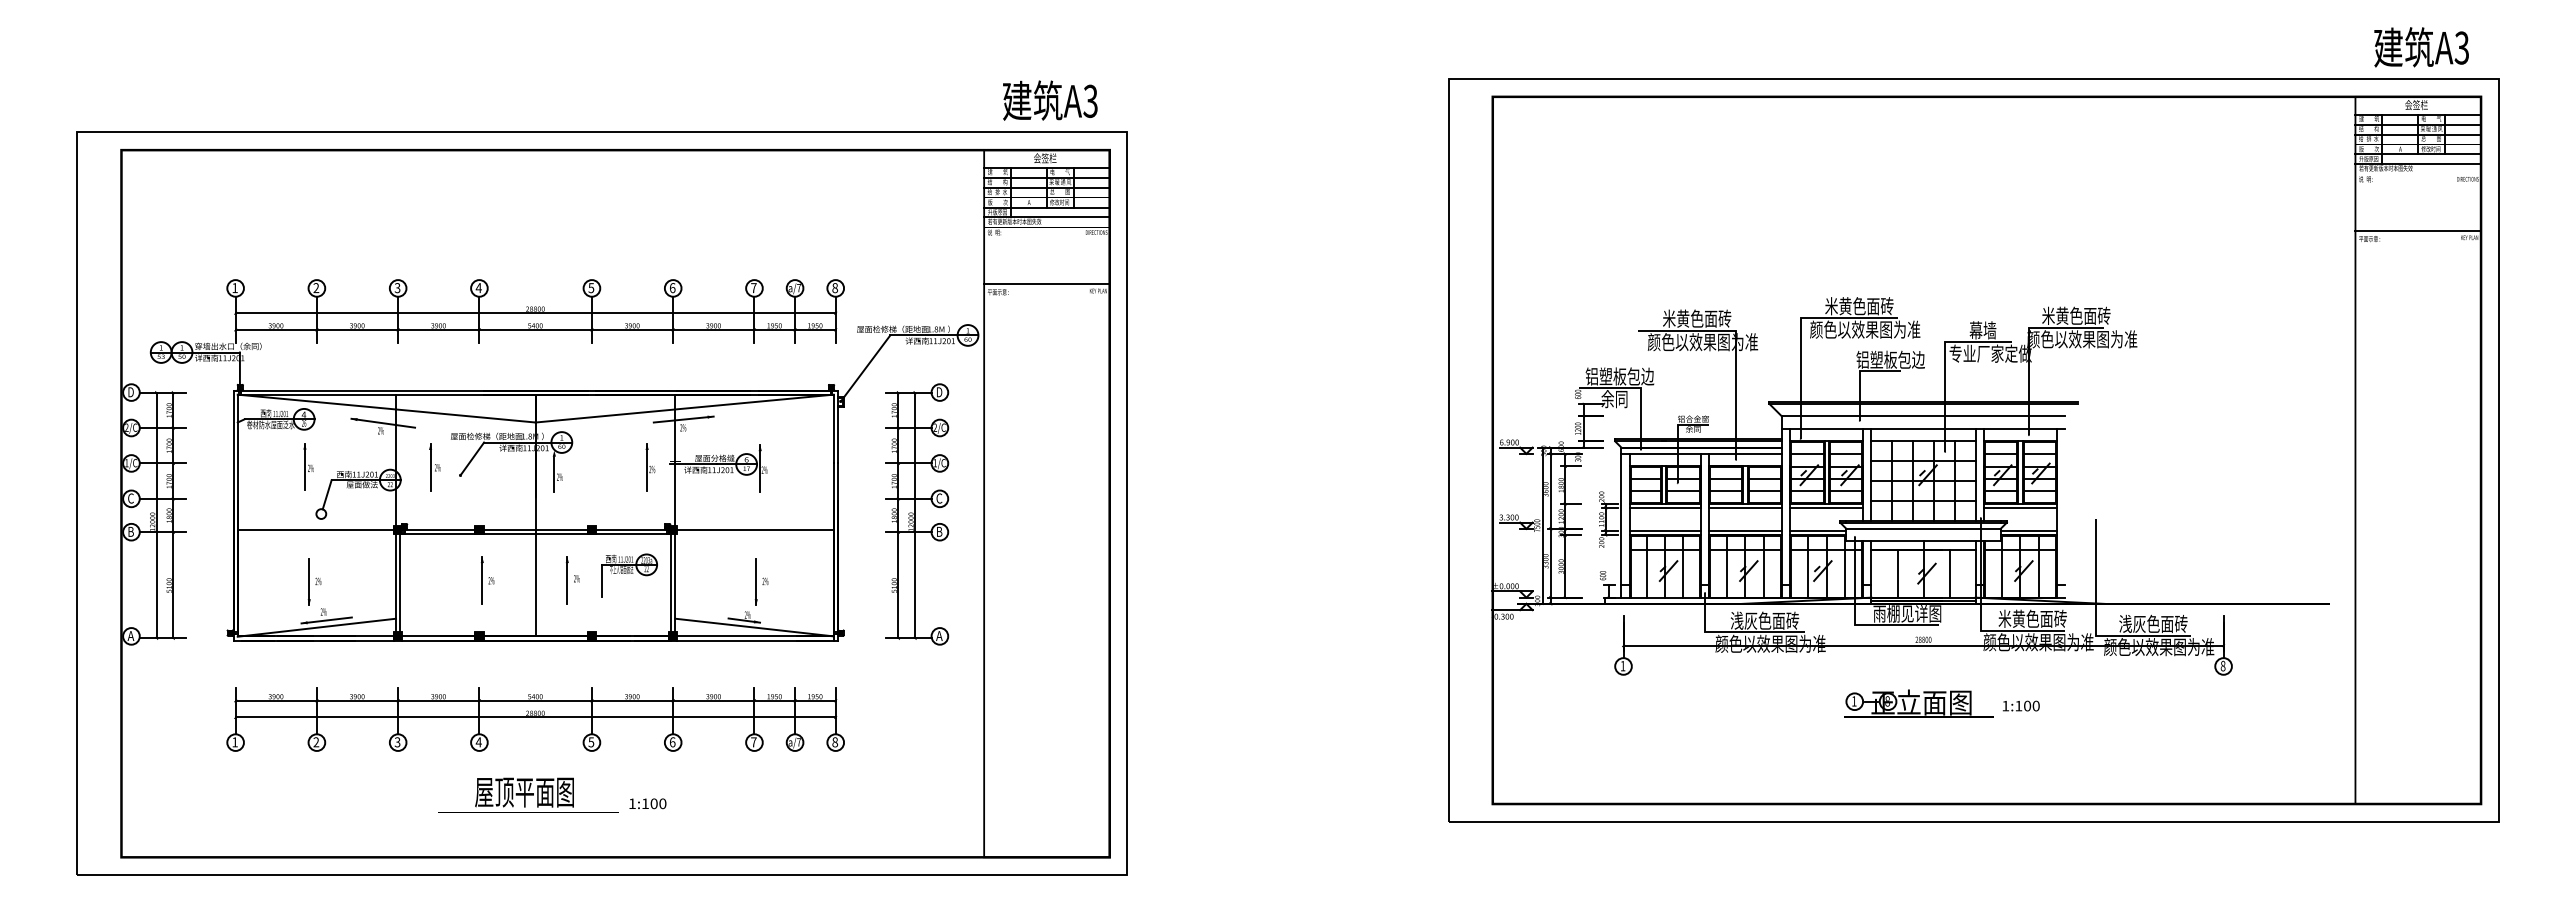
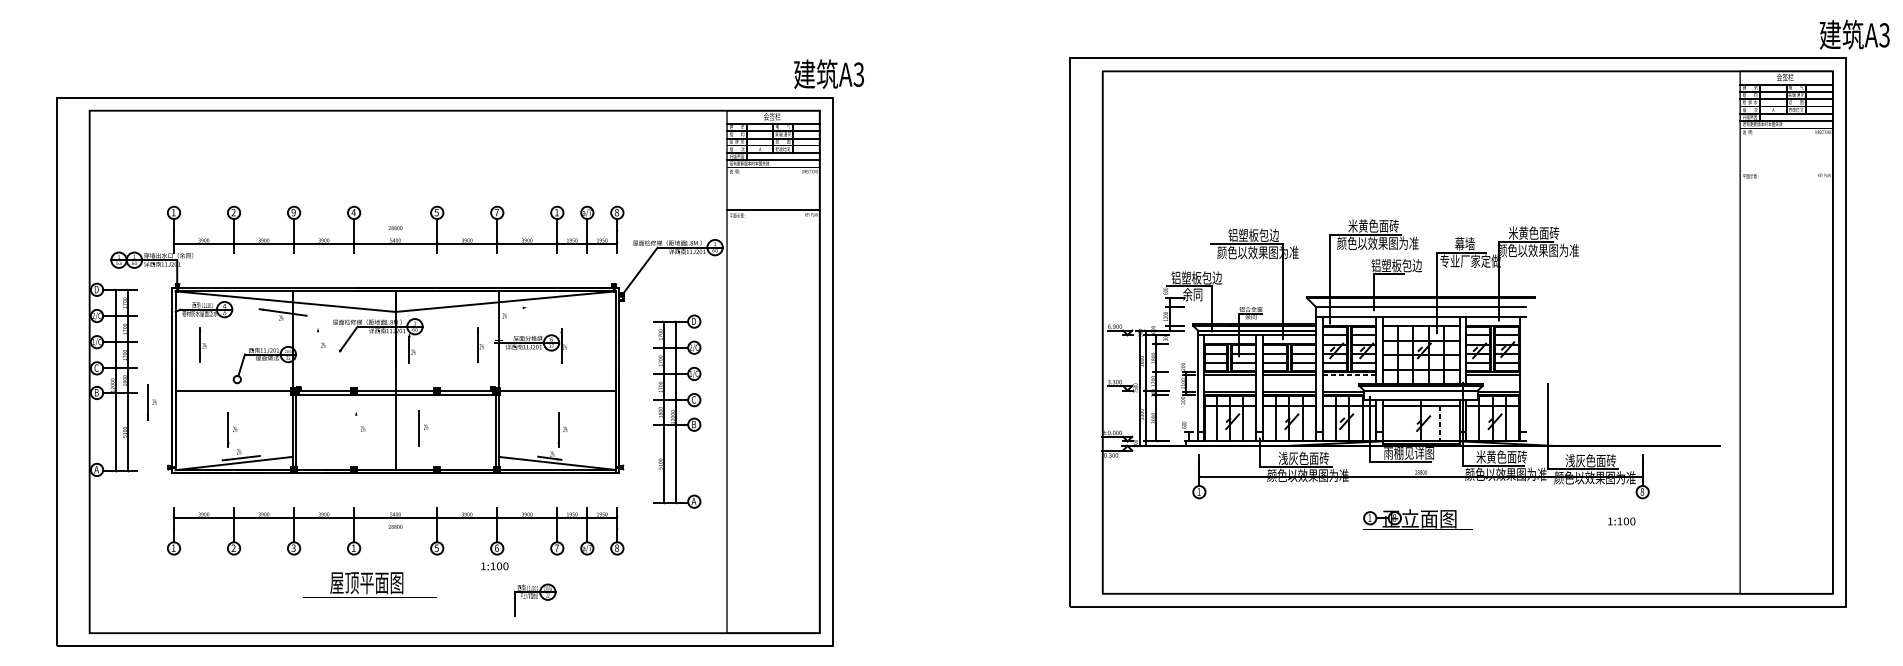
text: (2421, 47) -> (1854, 34), moved
text: (1050, 100) -> (829, 74), moved
line: (2418, 230) -> (1786, 170), removed
text: (397, 288) -> (293, 212), 3 -> 9
text: (672, 288) -> (496, 212), 6 -> 7
text: (753, 288) -> (556, 212), 7 -> 1
line: (535, 313) -> (395, 231), removed
text: (1697, 318) -> (1254, 235), 米黄色面砖 -> 铝塑板包边
line: (683, 419) -> (504, 309), removed
part: (308, 466) -> (202, 344), moved
line: (430, 466) -> (317, 344), removed
line: (1827, 508) -> (1350, 375), solid -> dashed
part: (917, 514) -> (677, 411), moved
part: (205, 544) -> (151, 402), added
line: (1897, 573) -> (1401, 423), removed
line: (1949, 573) -> (1440, 423), solid -> dashed
part: (629, 575) -> (535, 600), moved
line: (482, 580) -> (356, 428), removed
text: (2020, 705) -> (1621, 521), moved
line: (535, 717) -> (395, 529), removed
text: (478, 742) -> (353, 548), 4 -> 1
text: (528, 794) -> (369, 584), moved
text: (647, 803) -> (494, 566), moved

